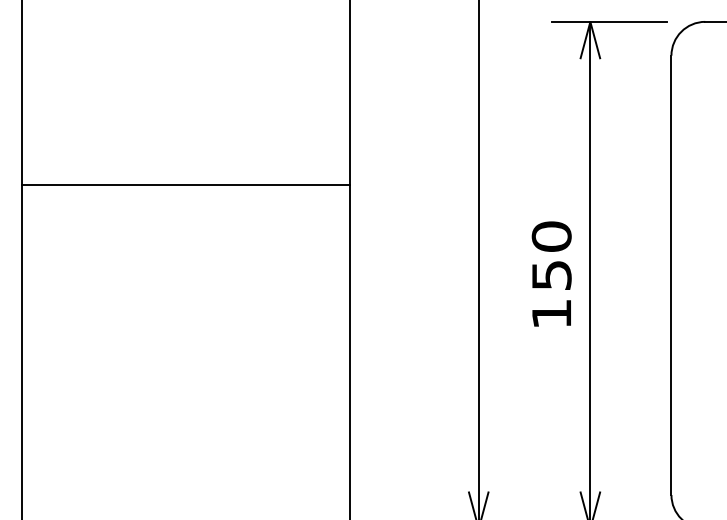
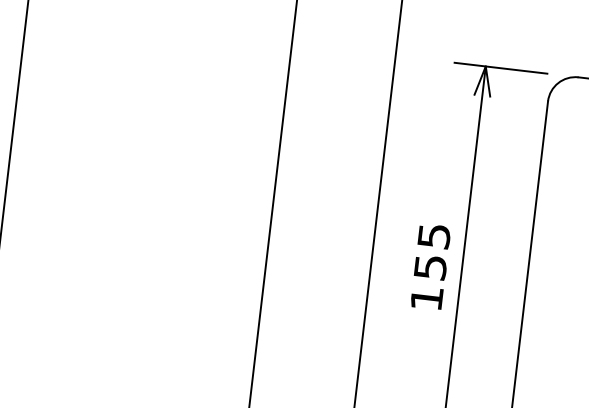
line: (185, 184) -> (143, 159), removed
text: (551, 236) -> (434, 236), 150 -> 155

